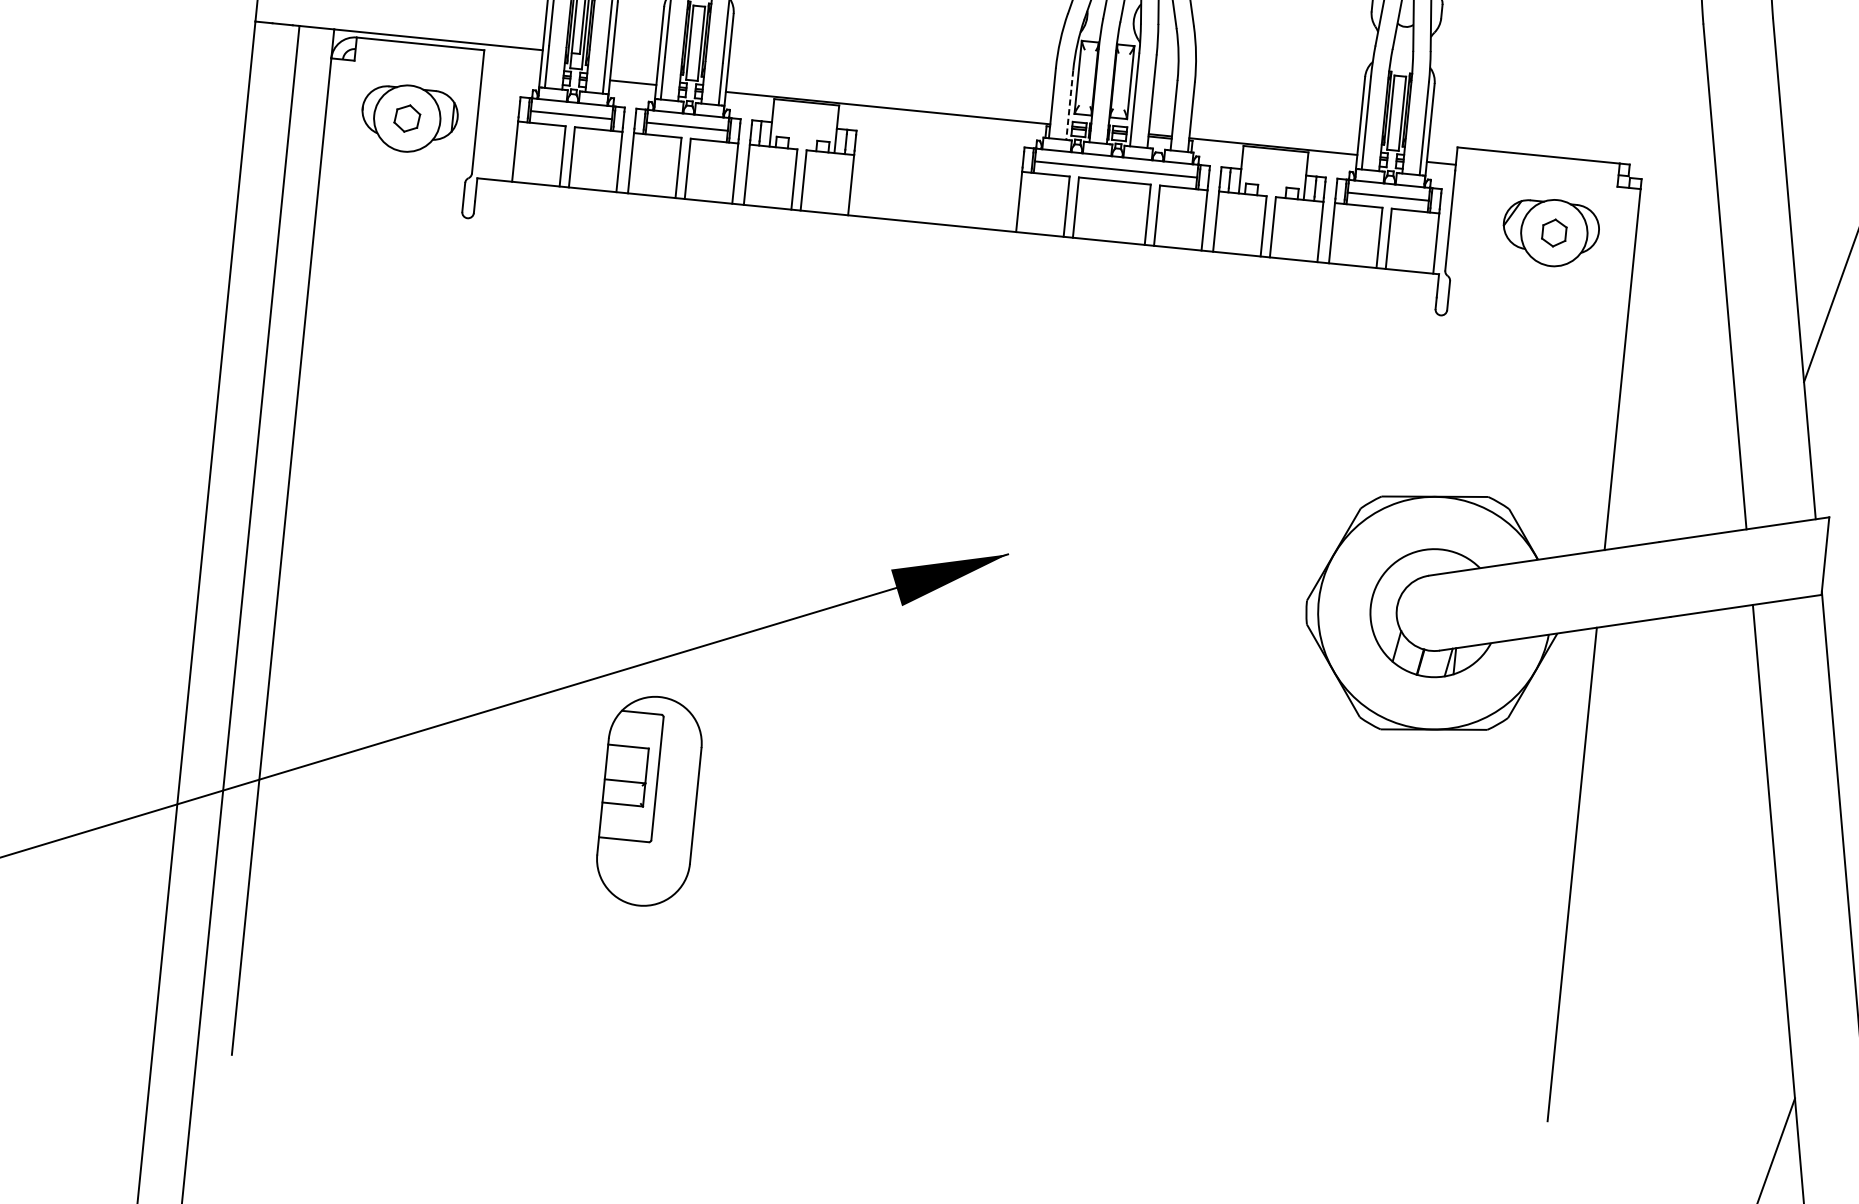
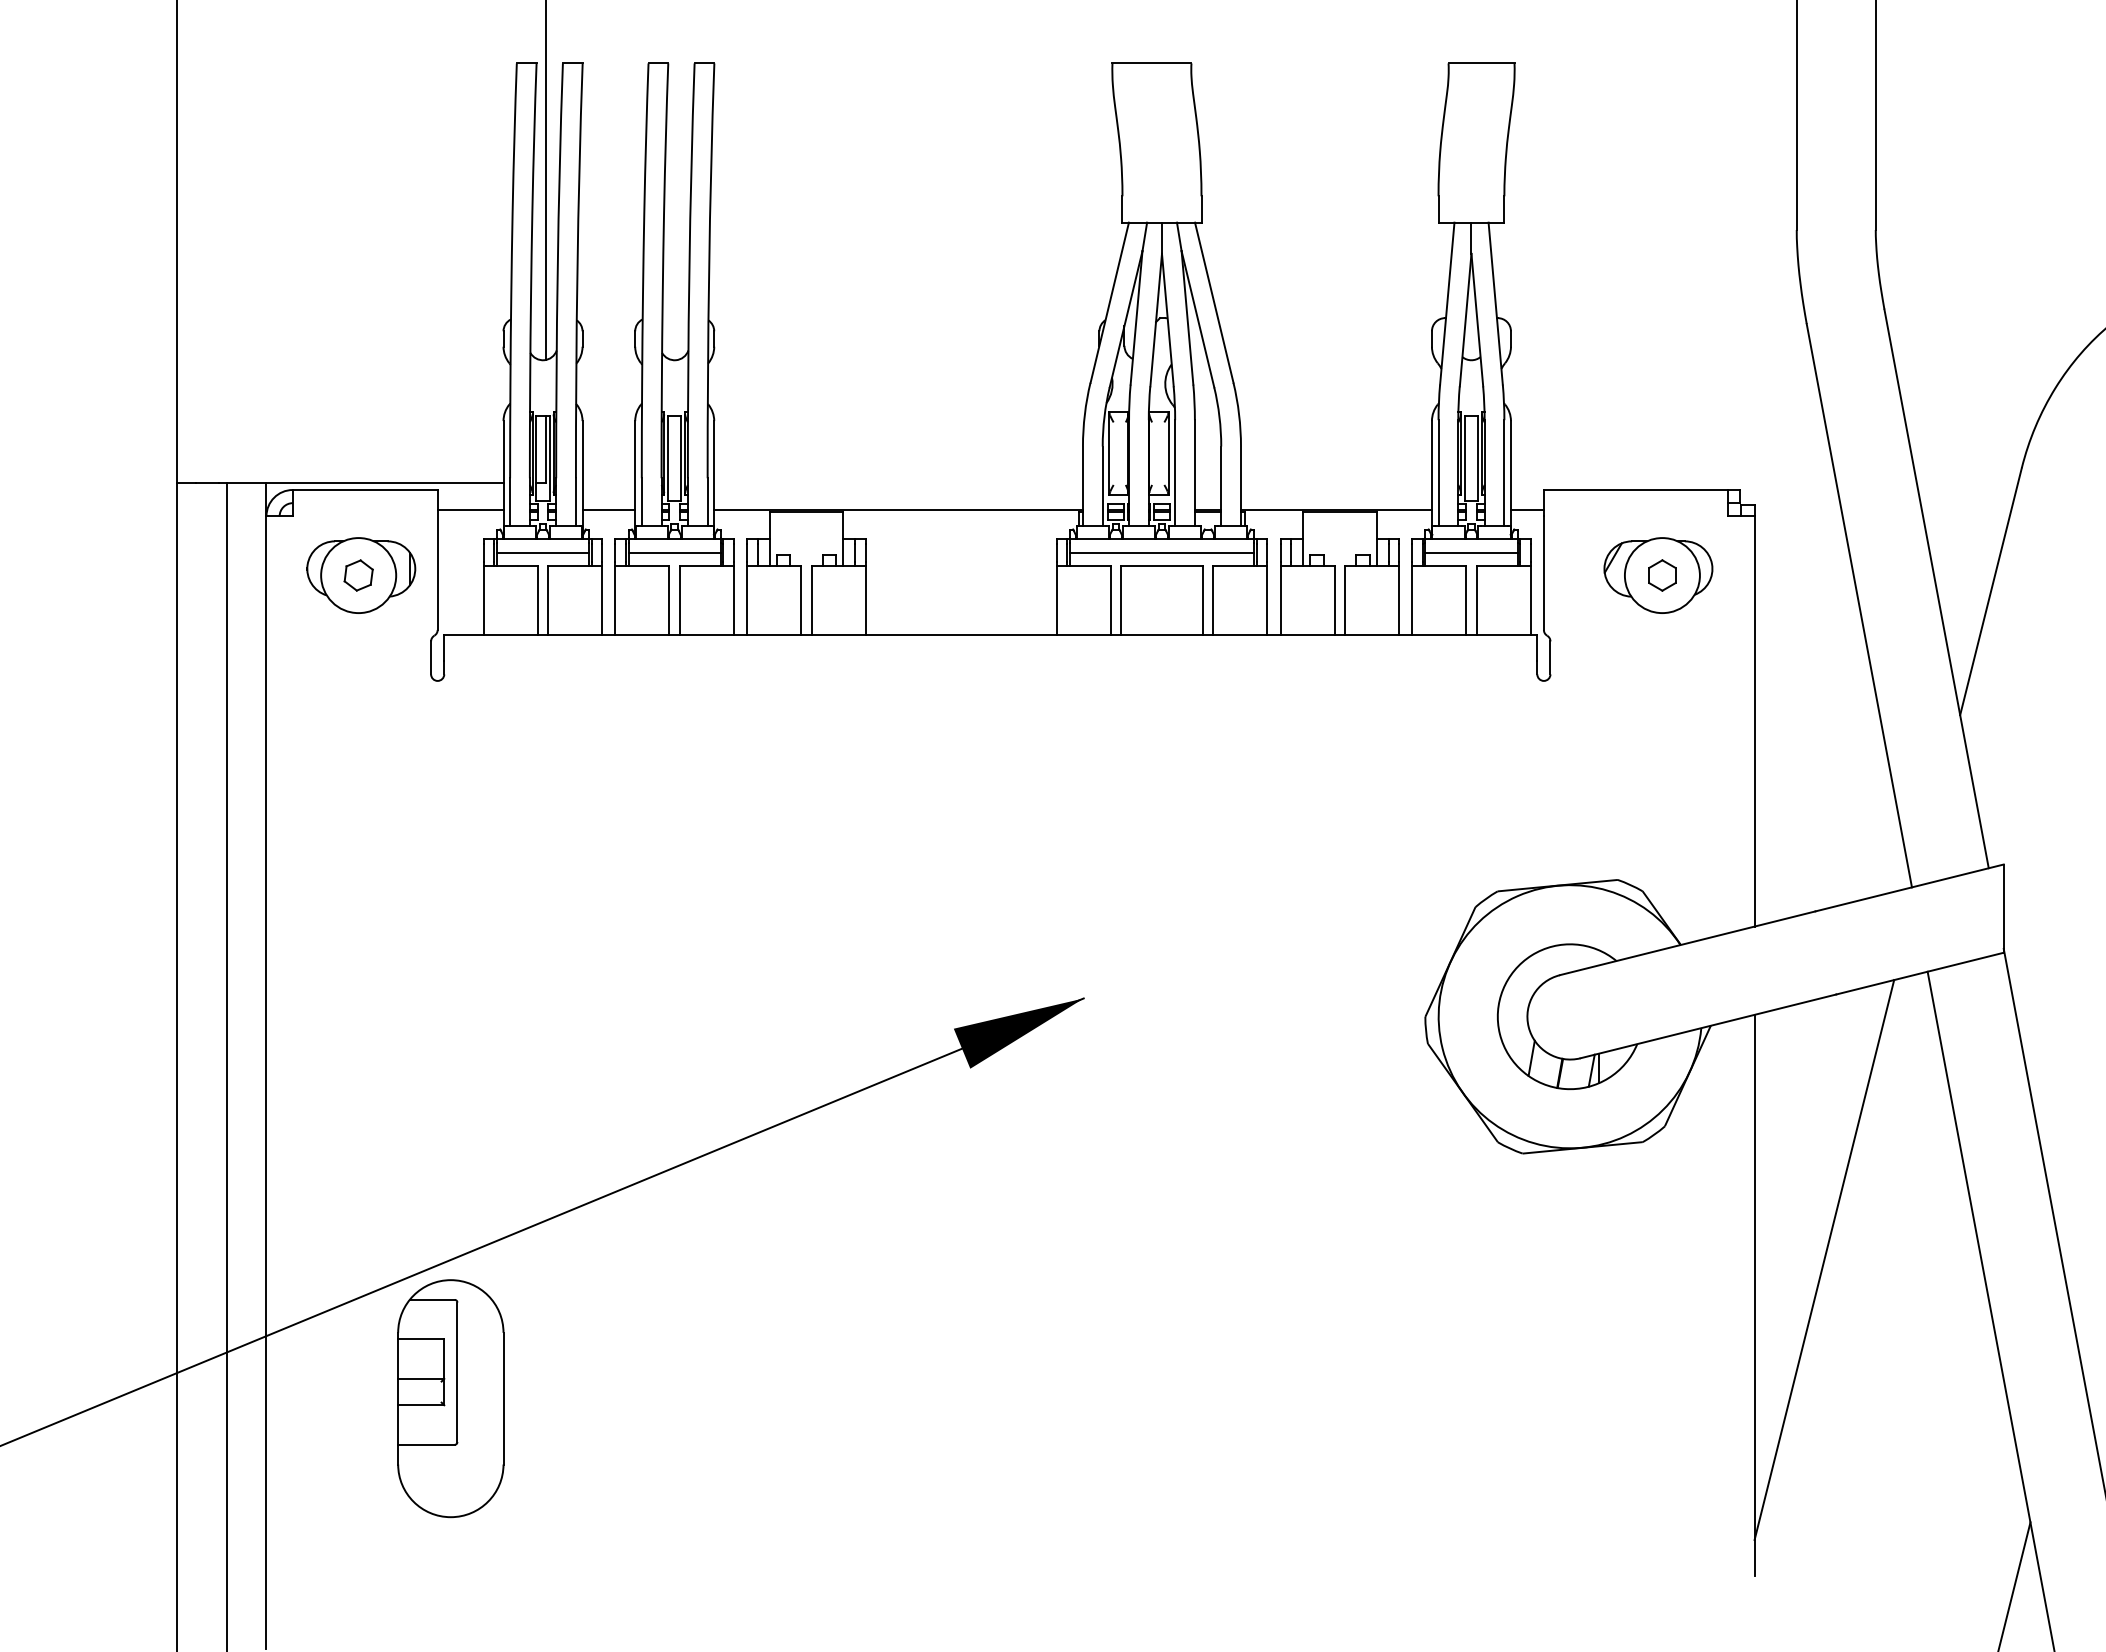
line: (511, 70) -> (470, 509), added
line: (1069, 105) -> (1102, 486), dashed -> solid
part: (649, 801) -> (450, 1398), moved
line: (1636, 849) -> (1824, 1259), added

